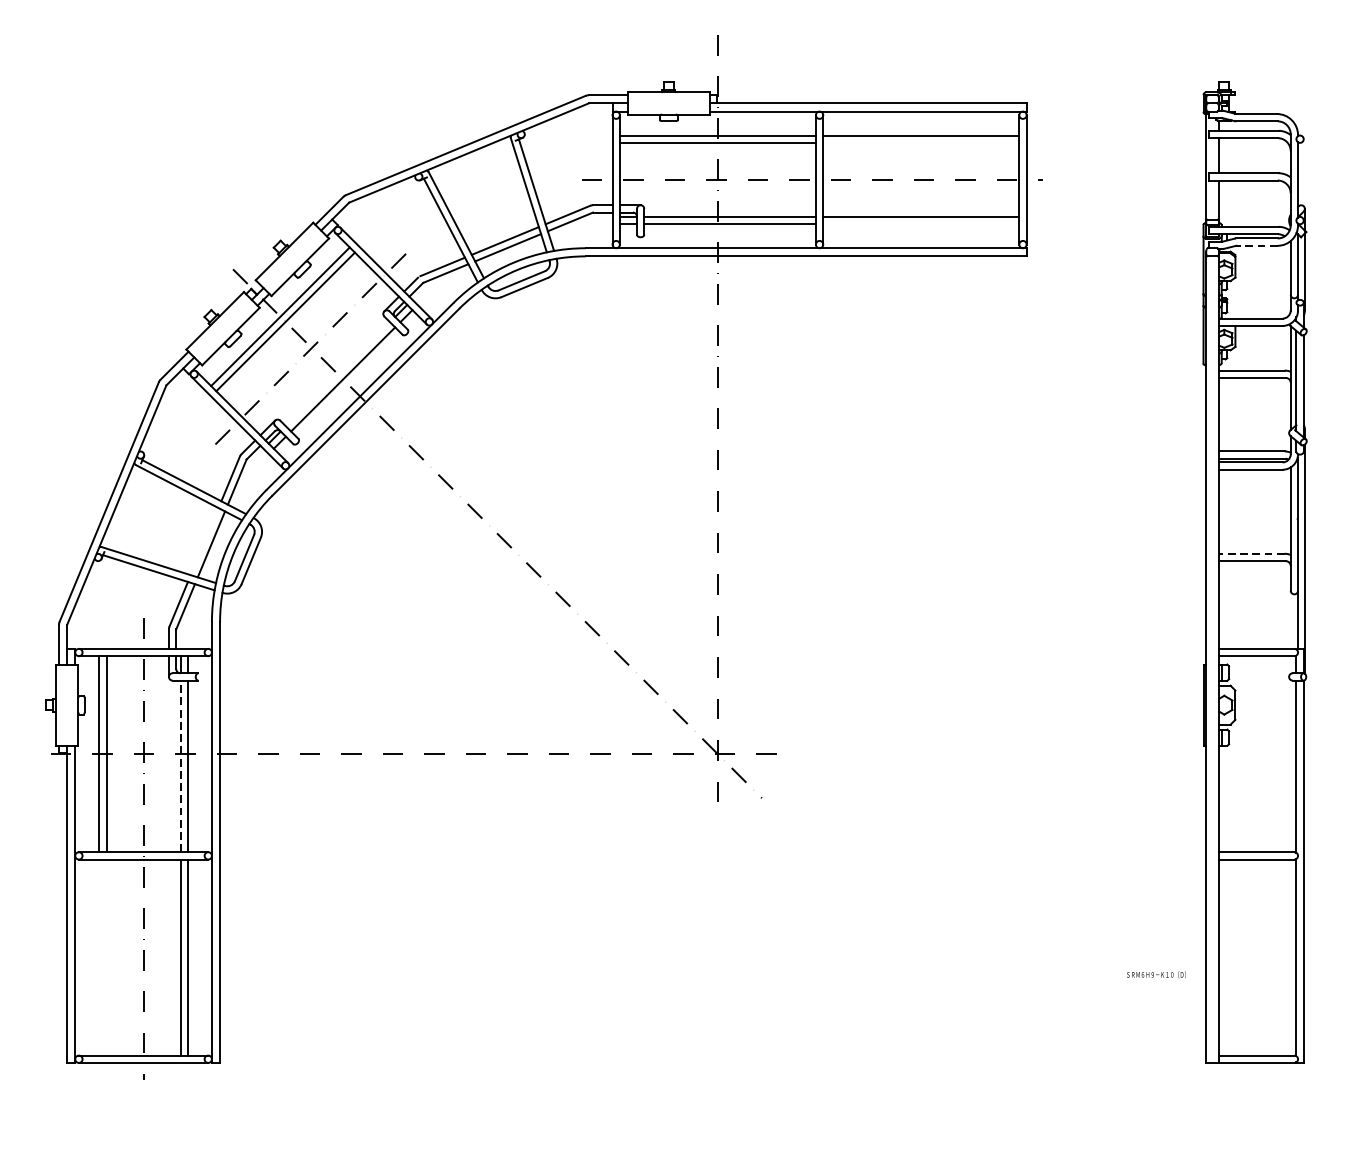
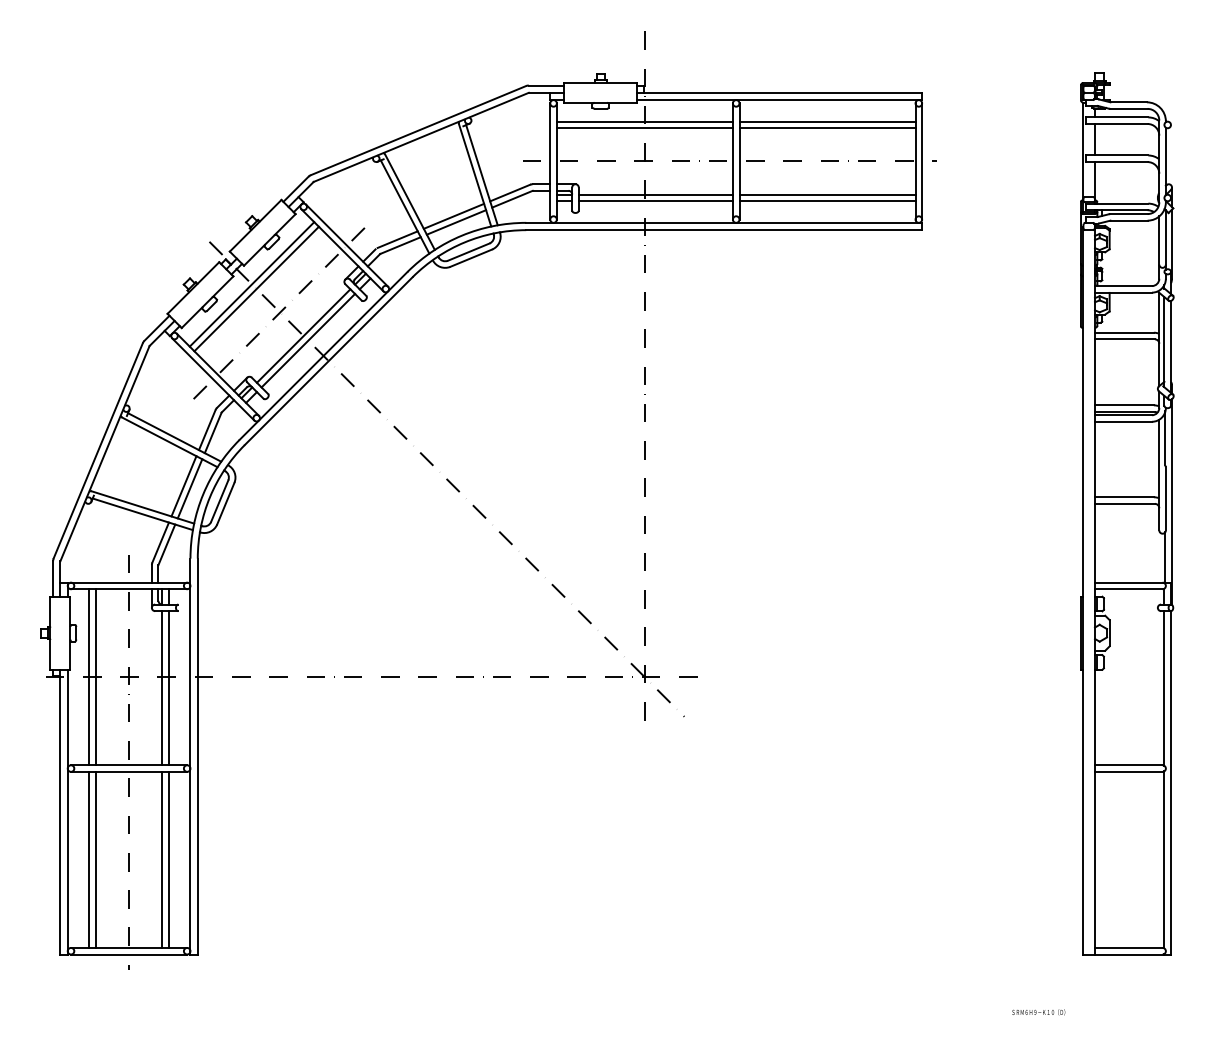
line: (921, 143) -> (827, 128), added
line: (921, 224) -> (827, 201), added
line: (1257, 245) -> (1129, 220), dashed -> solid
line: (337, 373) -> (303, 335), added
line: (204, 541) -> (183, 486), added
line: (1250, 554) -> (1123, 497), dashed -> solid
line: (180, 765) -> (162, 687), dashed -> solid
line: (99, 957) -> (89, 859), added
line: (106, 957) -> (95, 859), added
text: (1156, 974) -> (1038, 1012), moved

